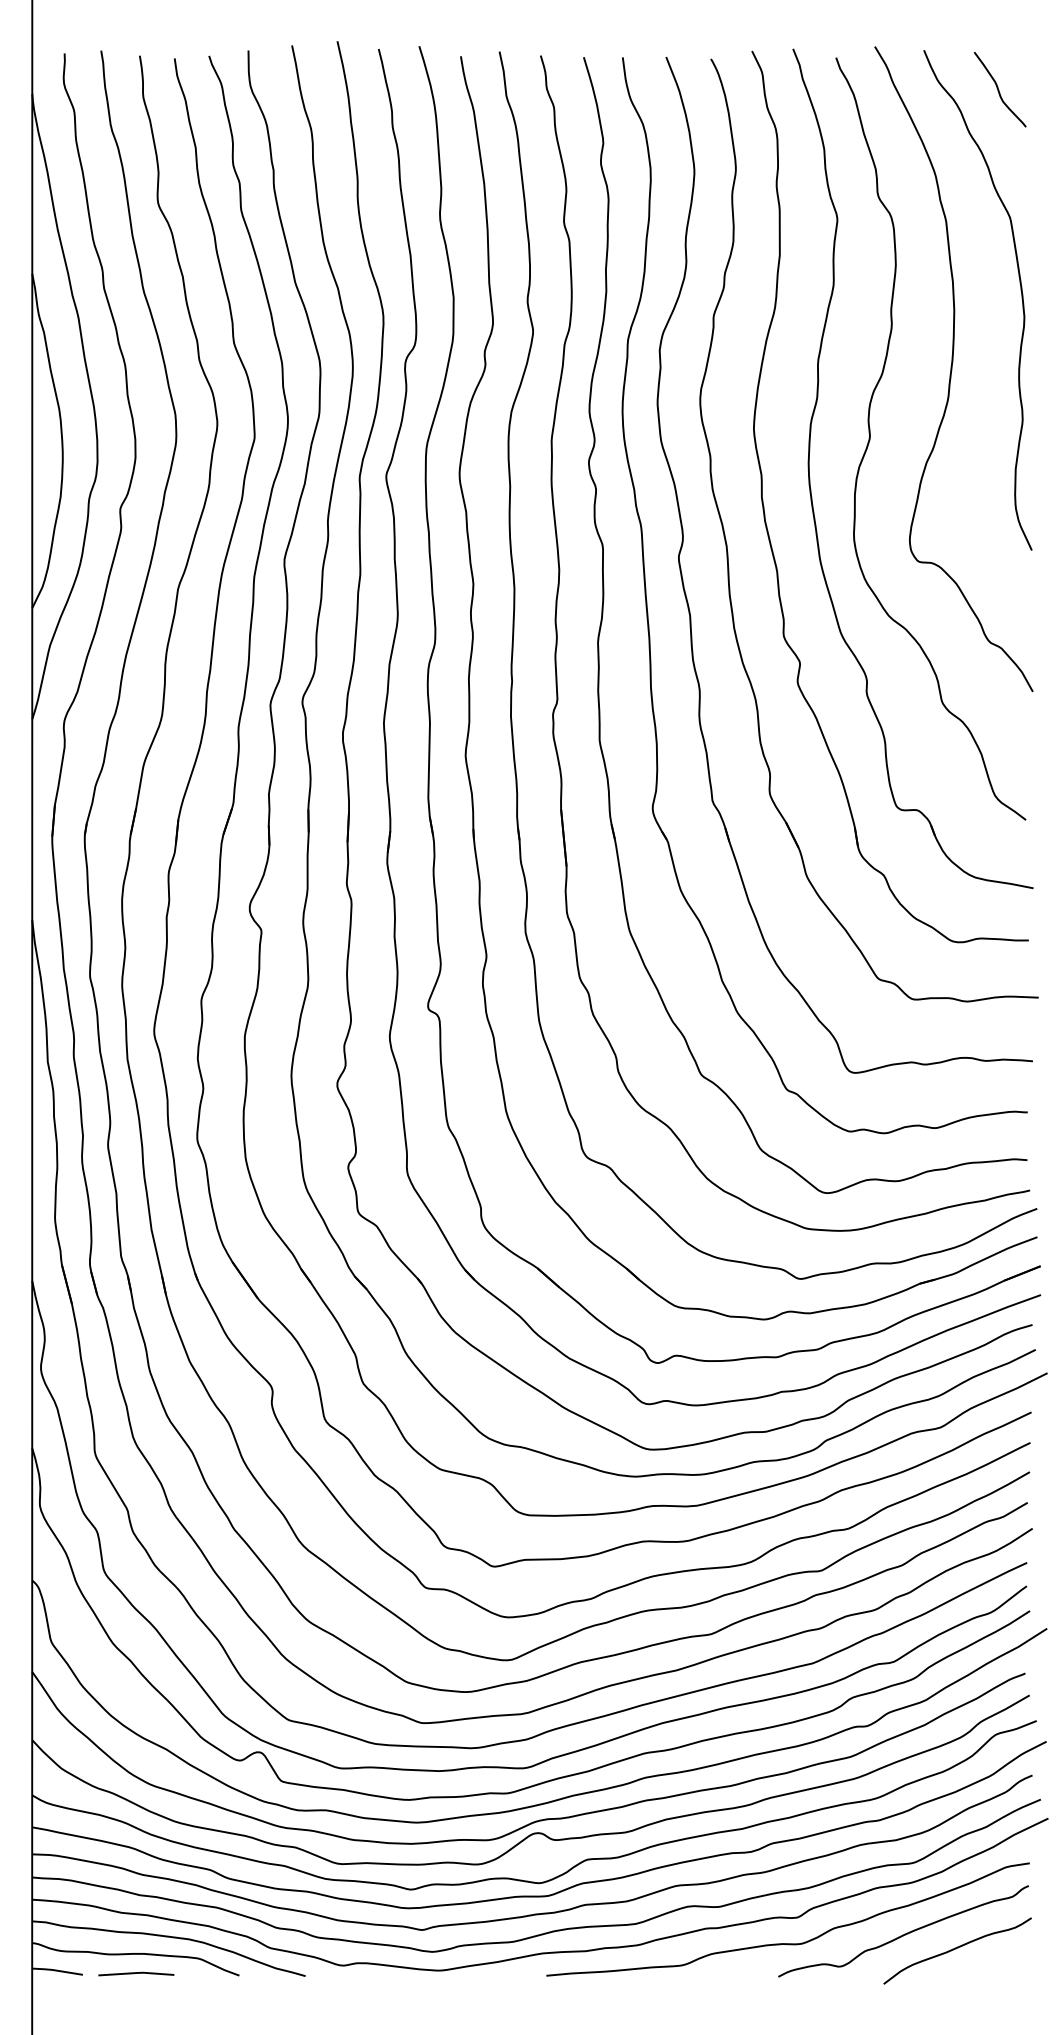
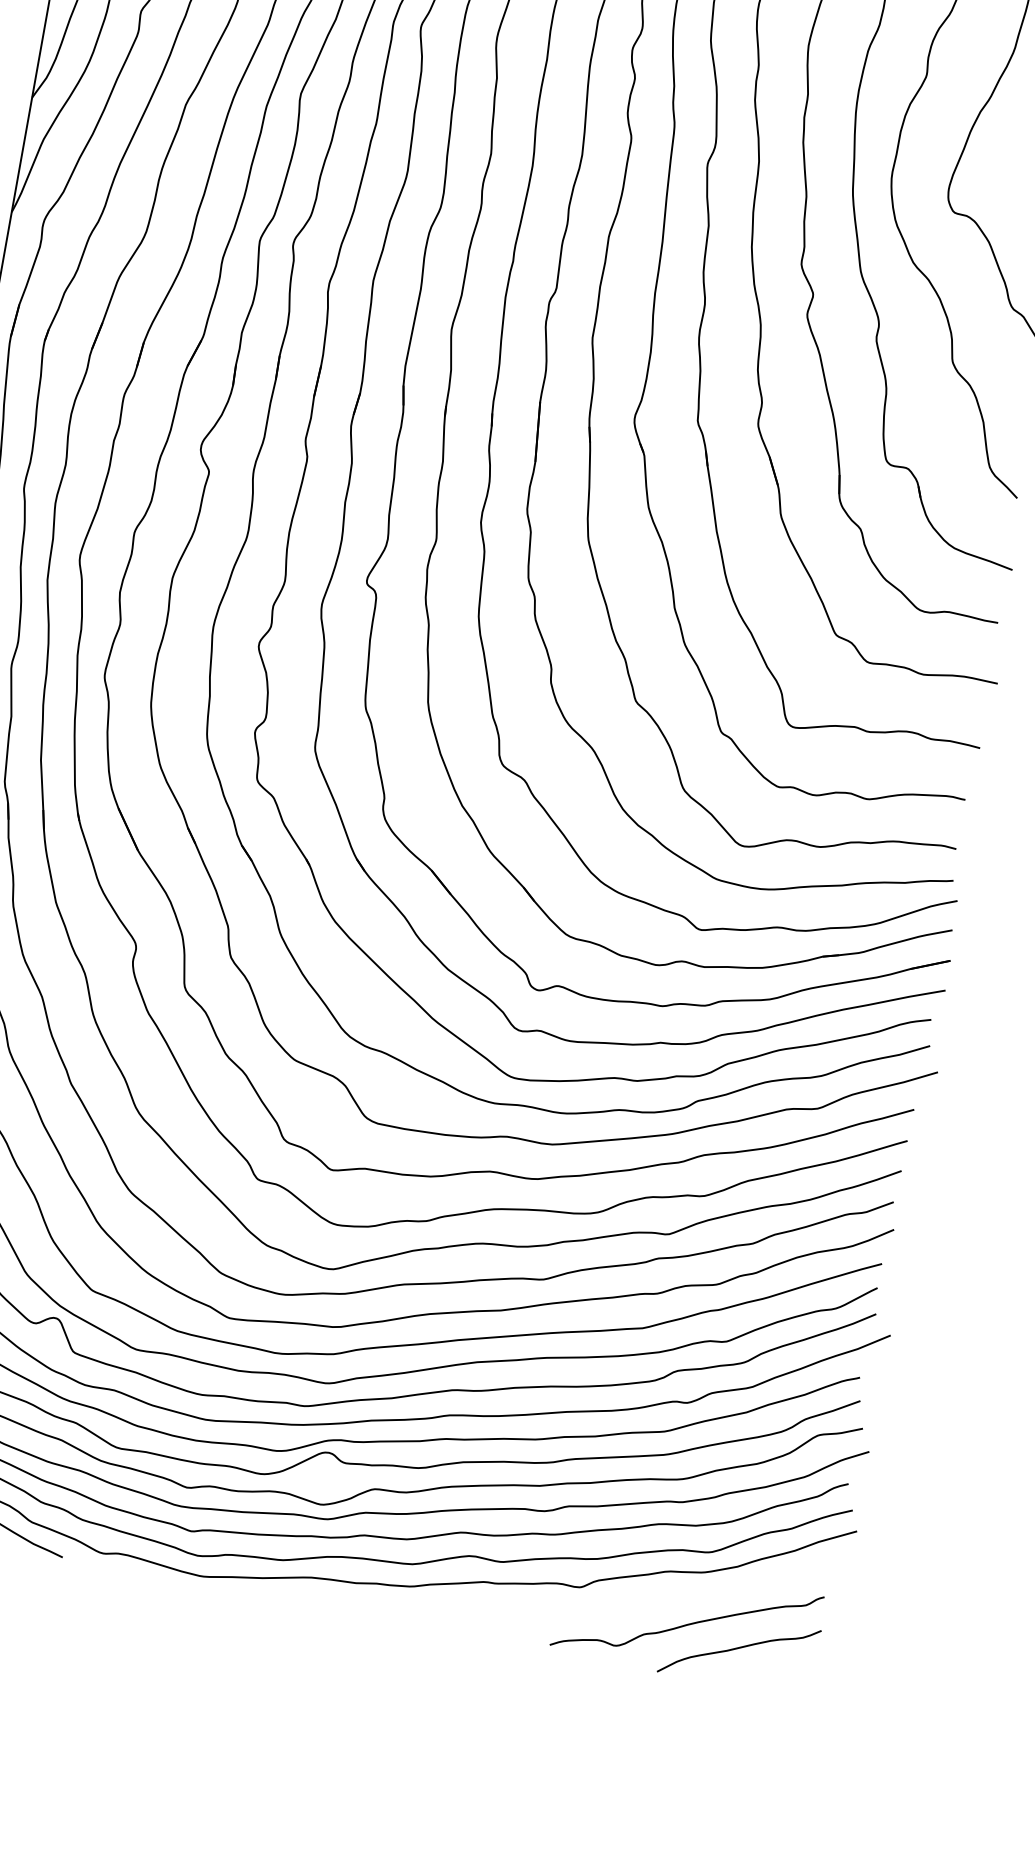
curve: (787, 1943) -> (565, 1612), removed

